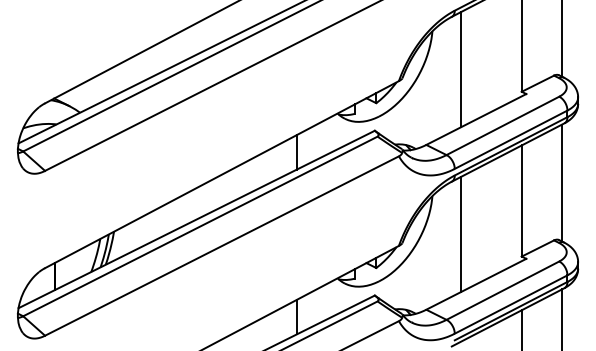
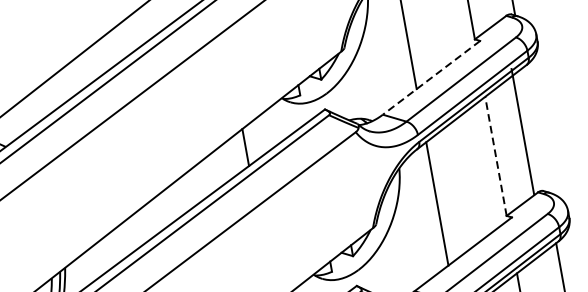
line: (475, 119) -> (430, 78), solid -> dashed
line: (562, 182) -> (523, 131), moved
line: (521, 201) -> (495, 156), solid -> dashed

